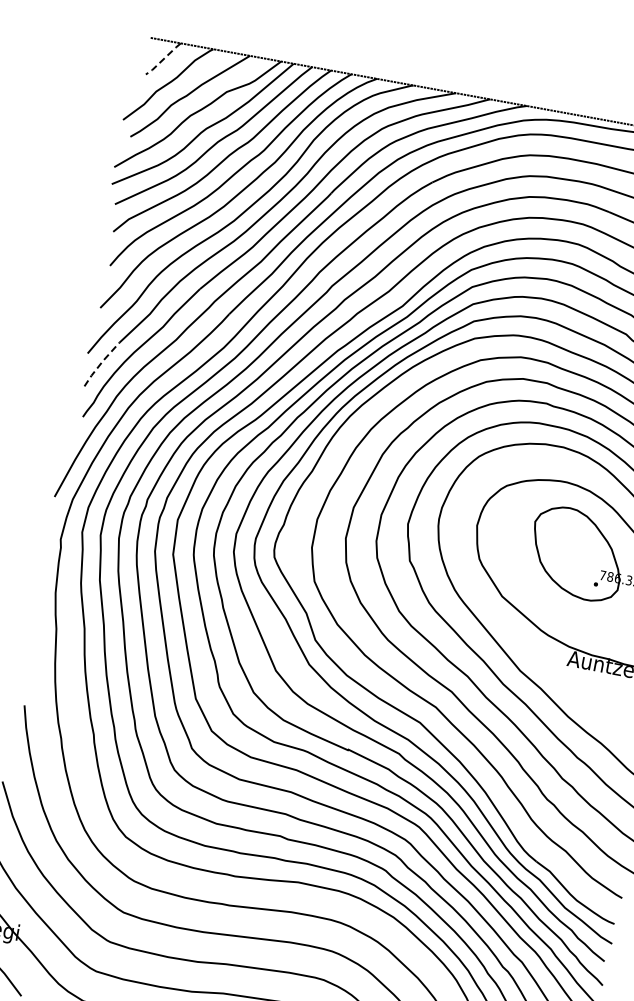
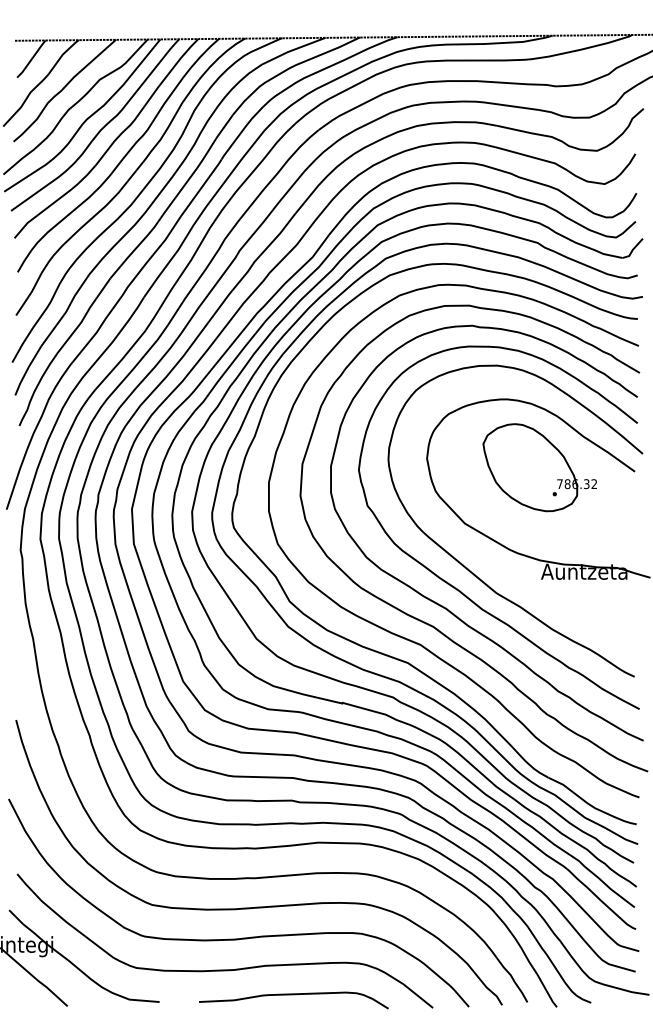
line: (163, 59) -> (31, 59), dashed -> solid
line: (101, 364) -> (27, 370), dashed -> solid

